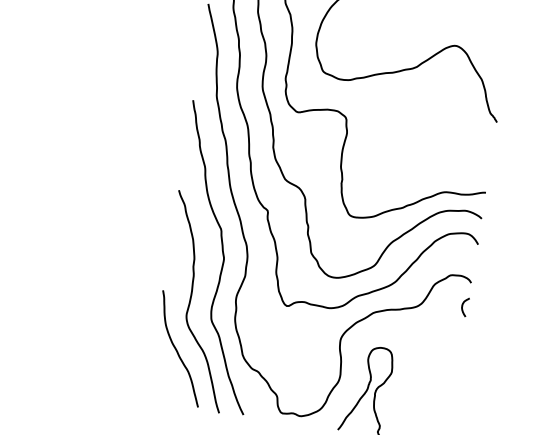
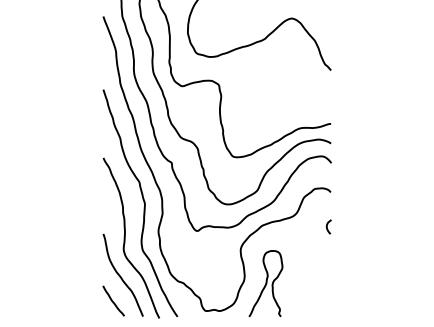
curve: (463, 306) -> (327, 226), moved
curve: (161, 379) -> (112, 300), added

